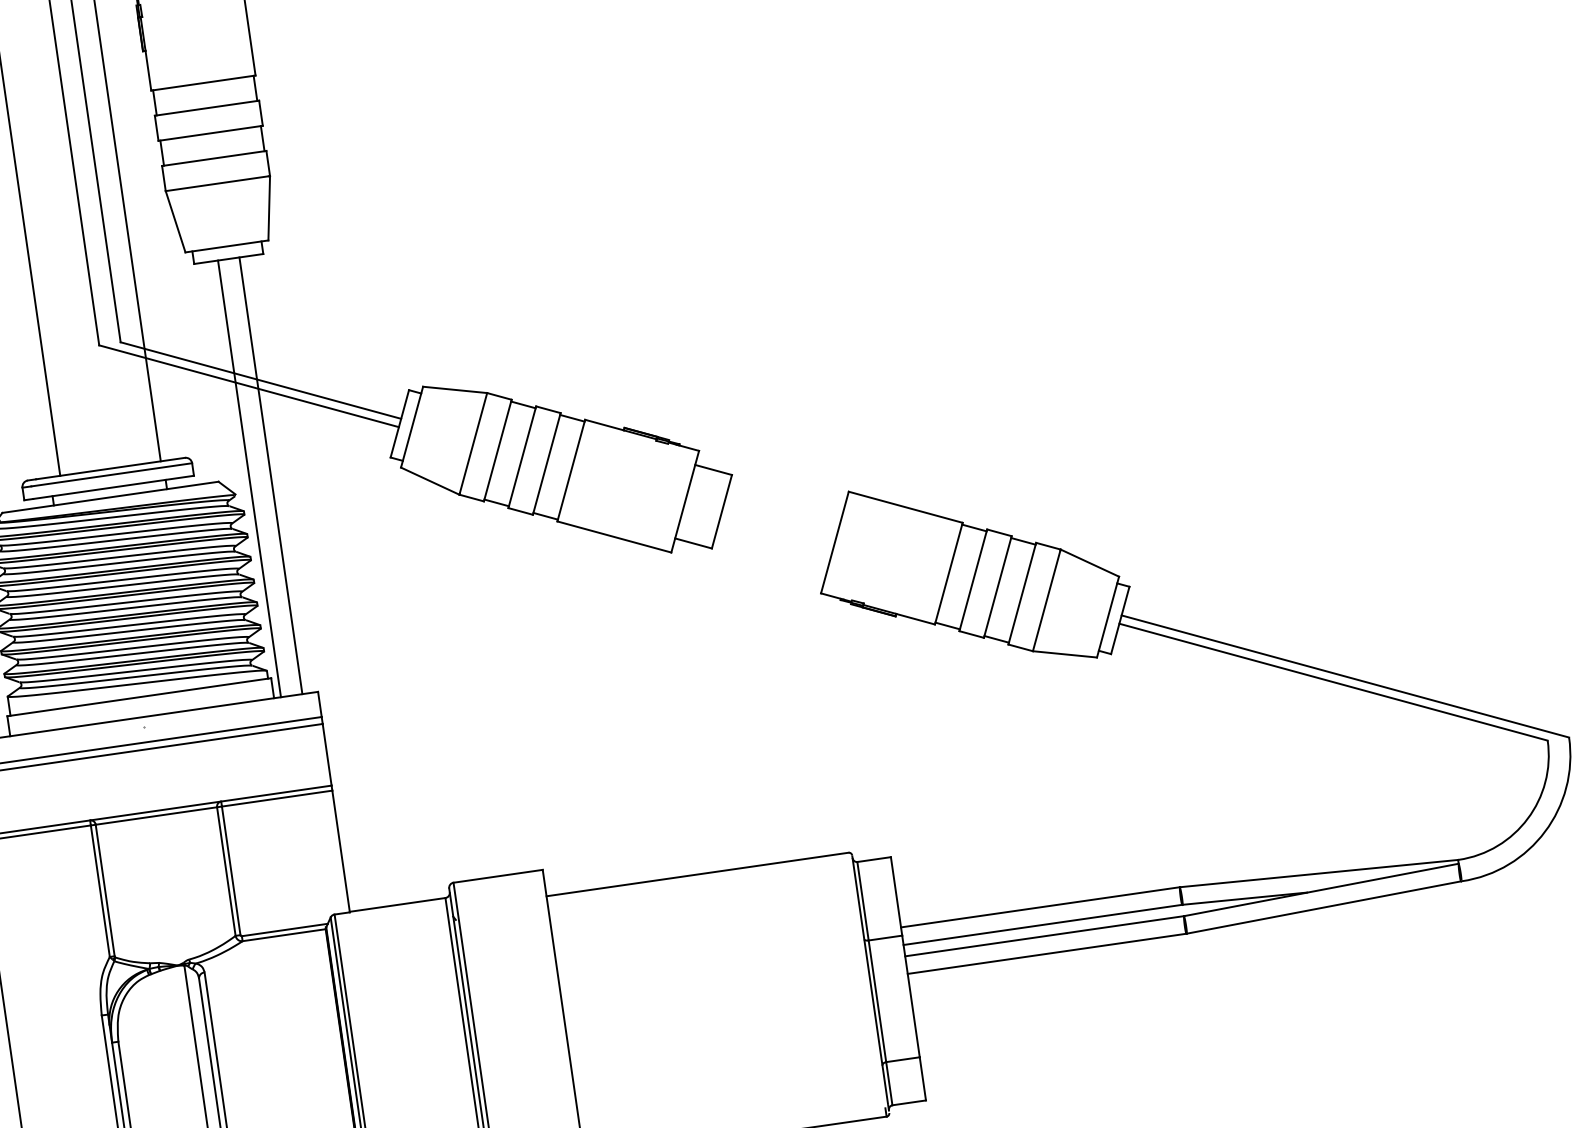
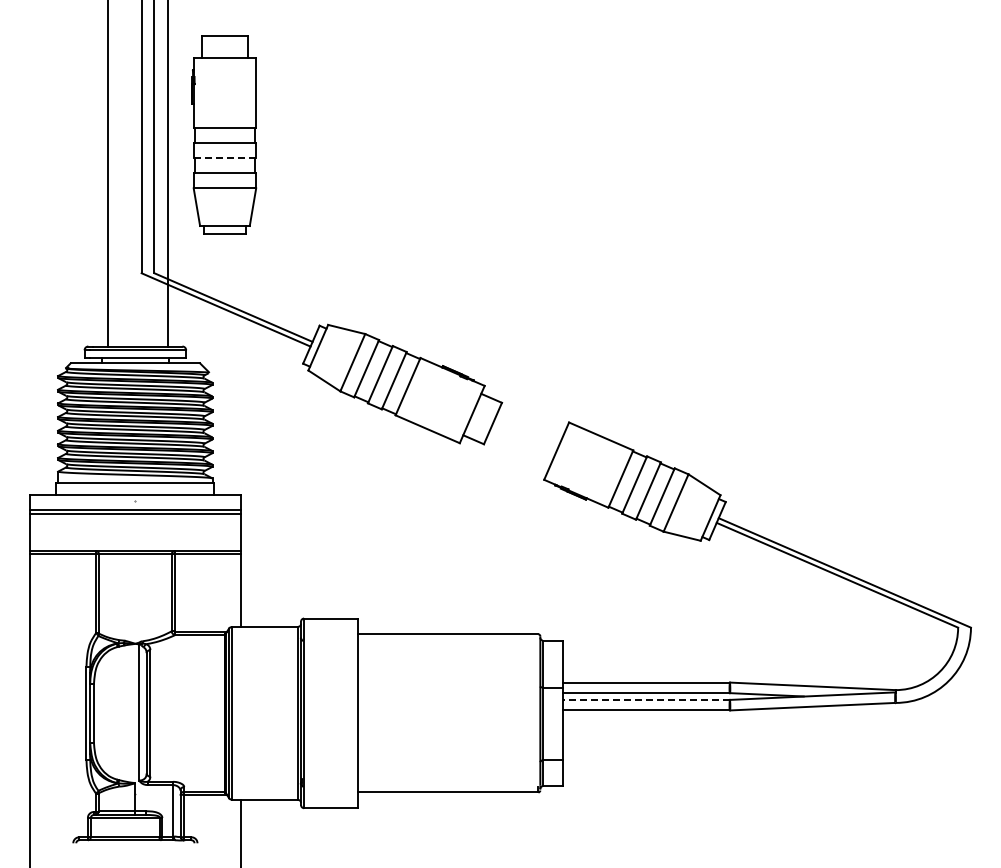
line: (211, 133) -> (225, 158), solid -> dashed
line: (271, 476) -> (231, 364), removed
line: (249, 479) -> (218, 364), removed
line: (1044, 935) -> (646, 699), solid -> dashed

